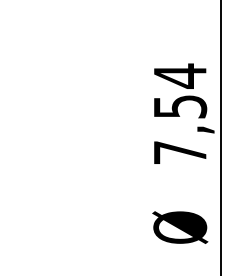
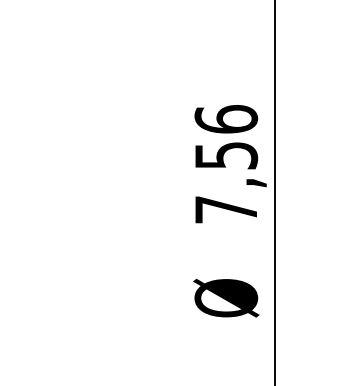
text: (180, 76) -> (226, 119), 7,54 -> 7,56

